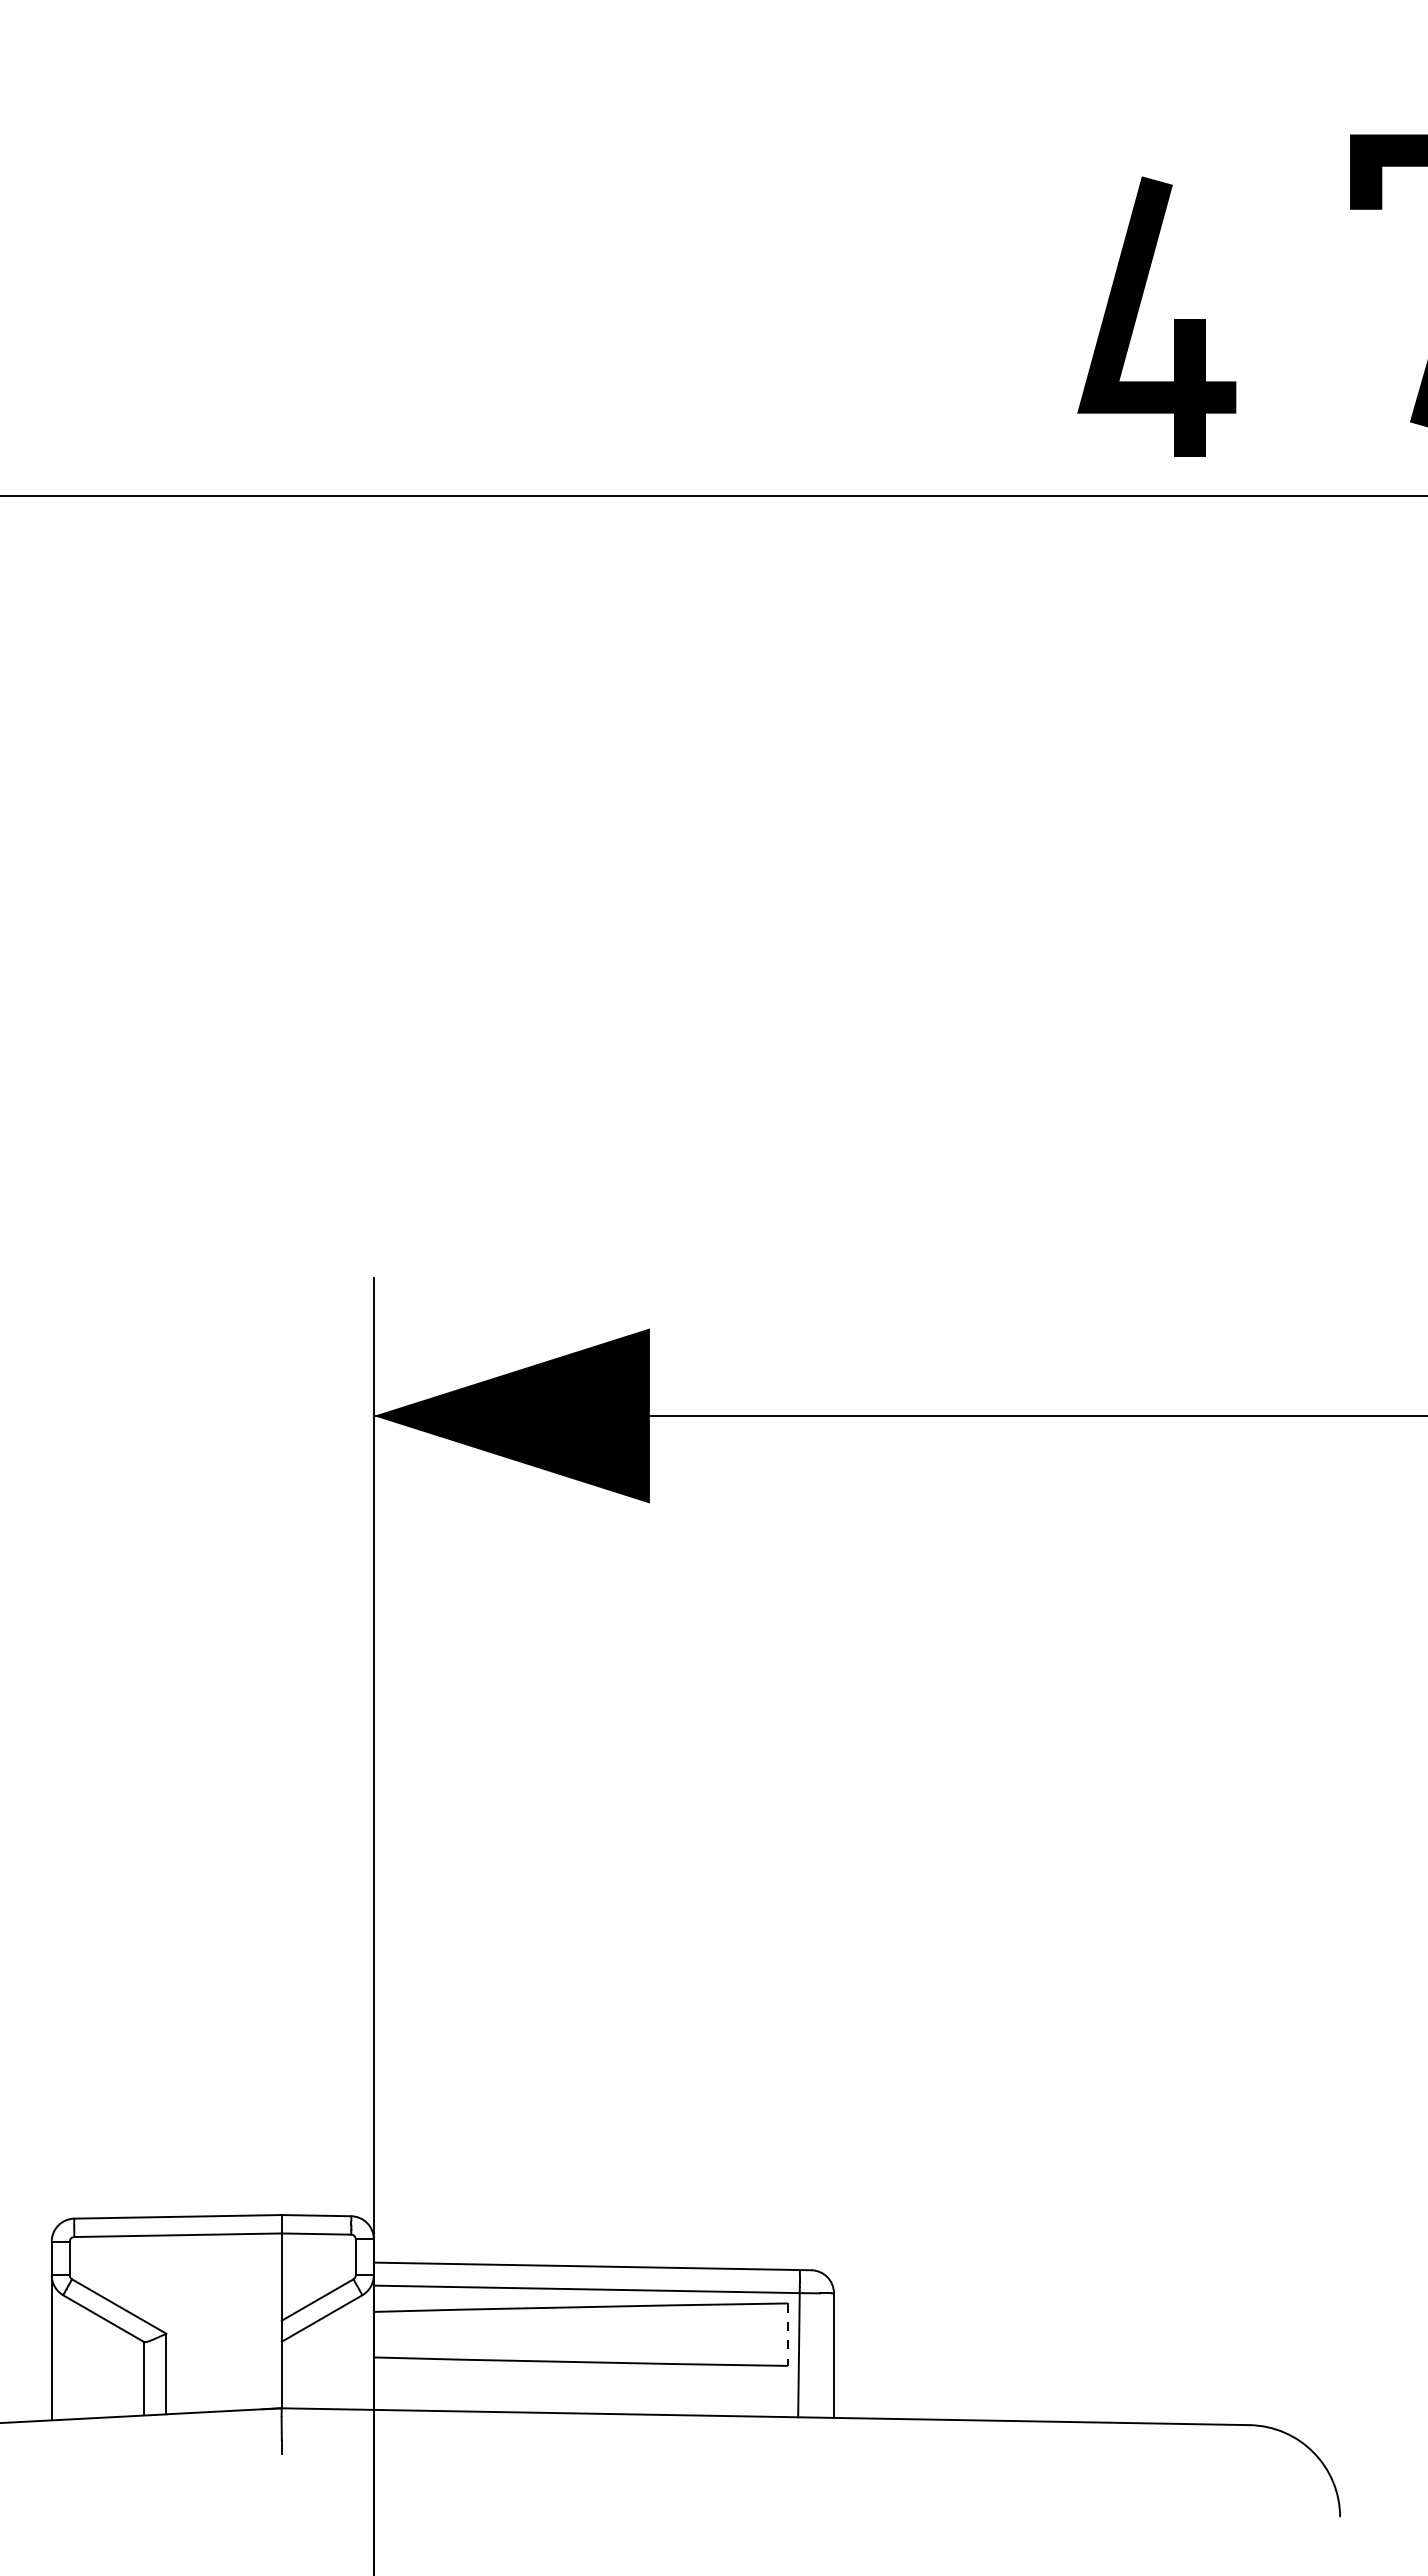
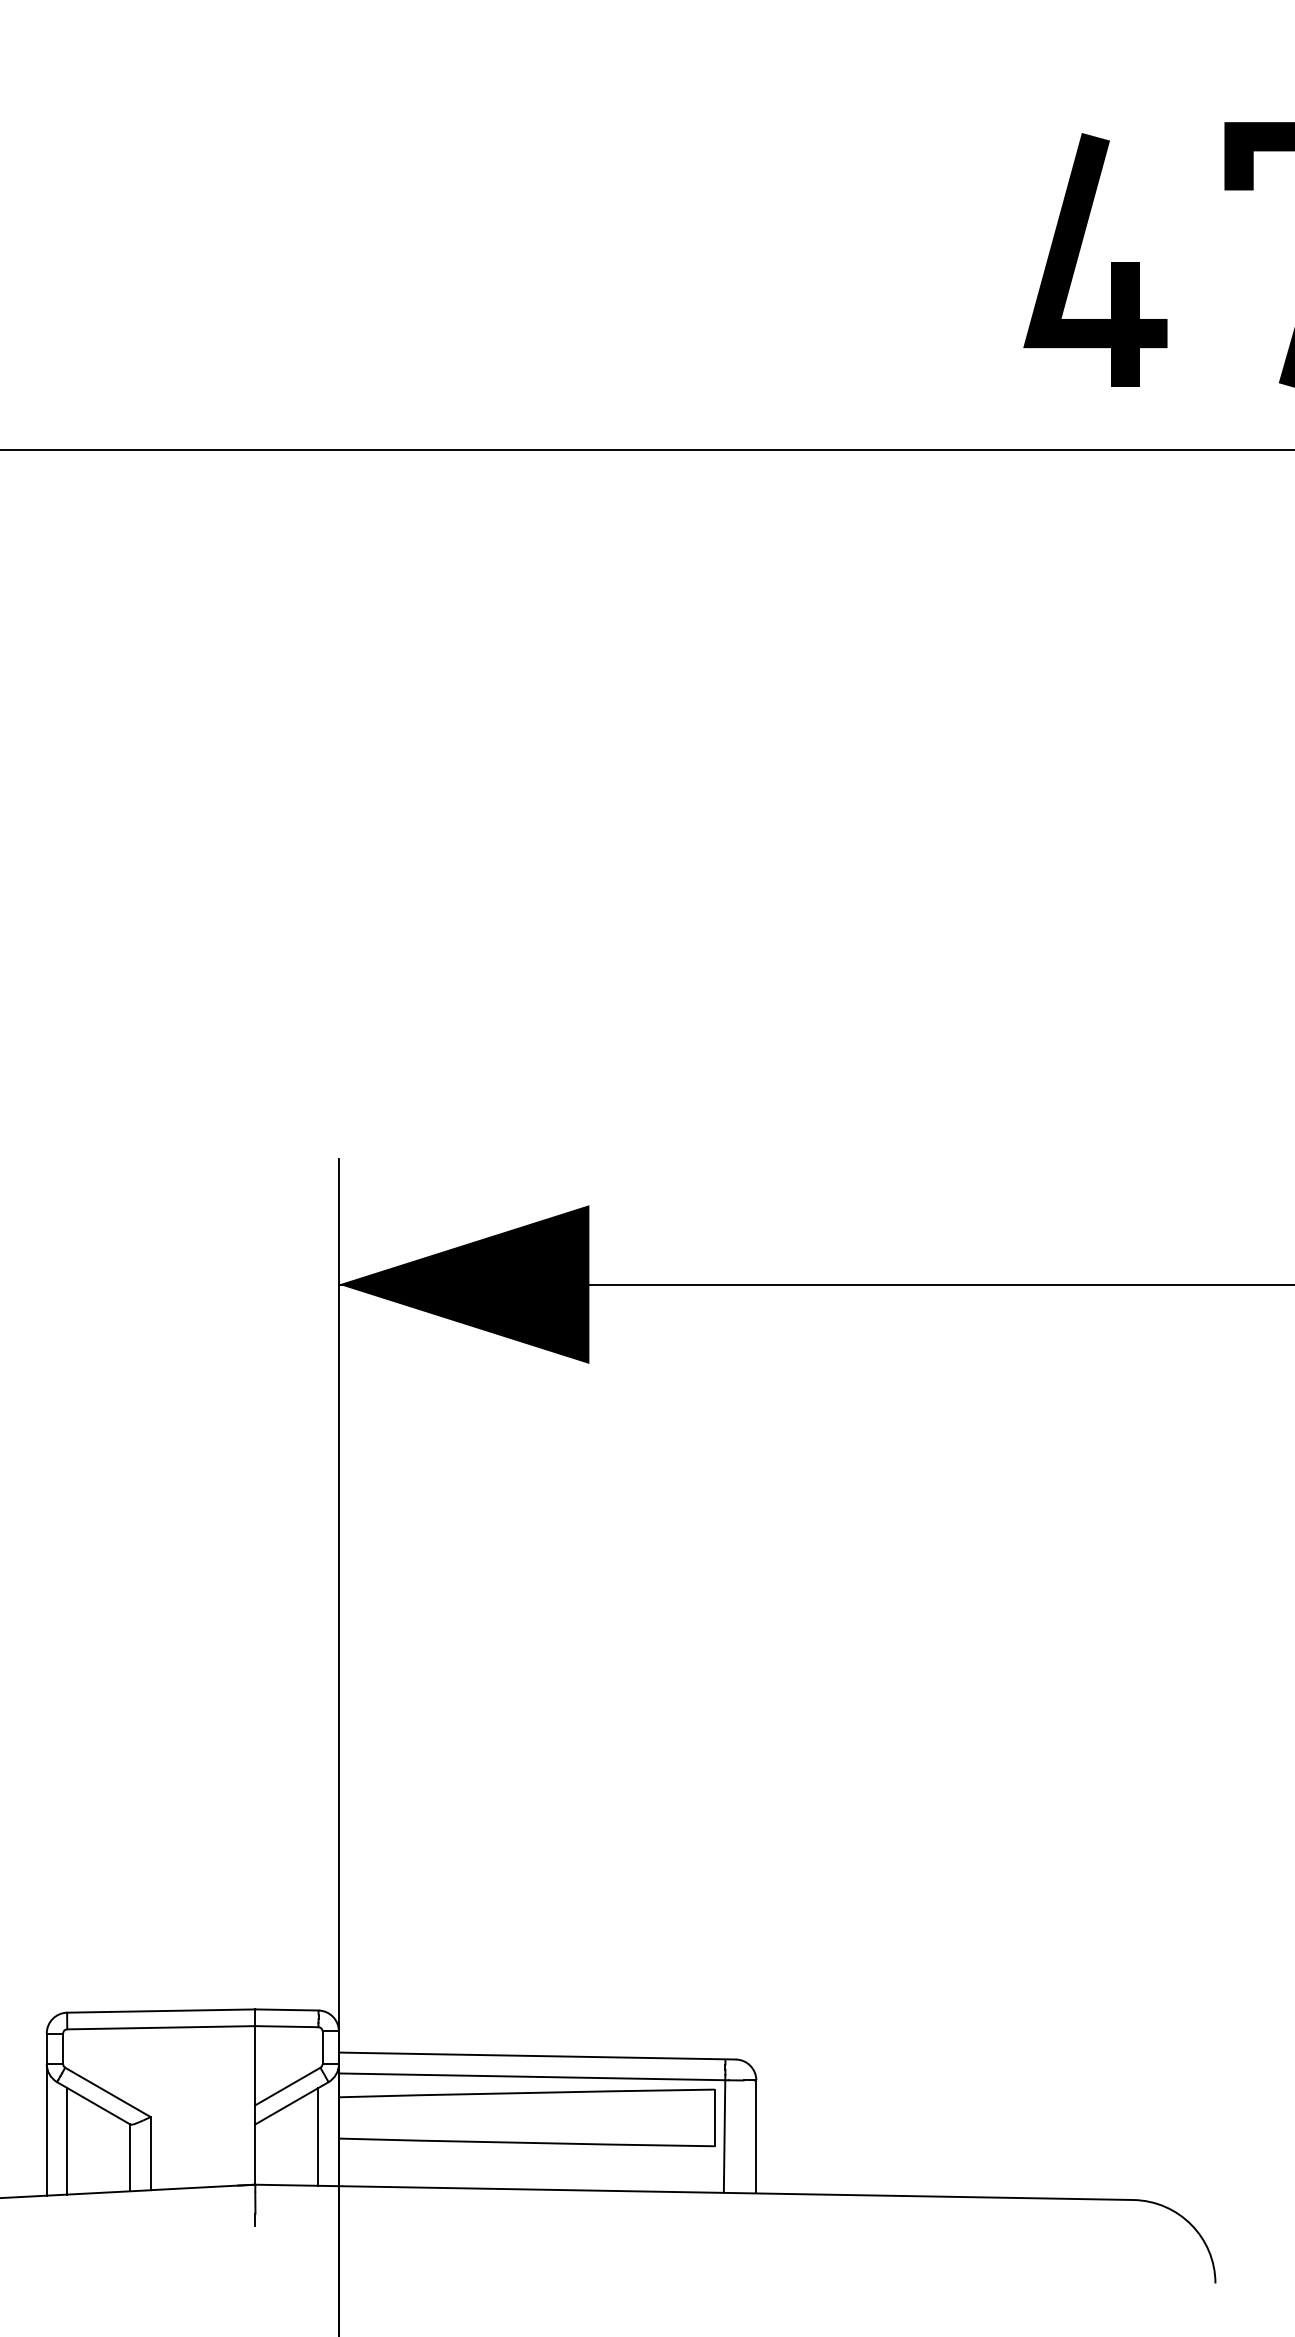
part: (1174, 319) -> (1111, 262), moved
line: (787, 2335) -> (714, 2118), dashed -> solid
line: (351, 2355) -> (318, 2136), added
line: (74, 2360) -> (67, 2141), added

